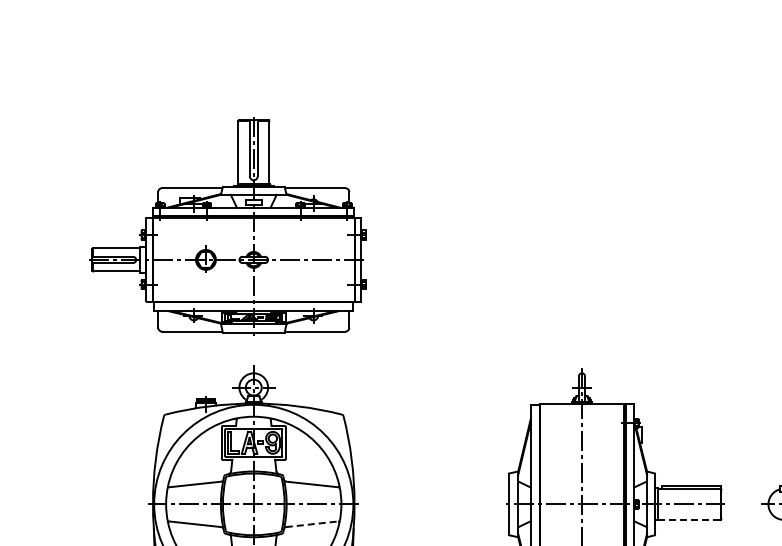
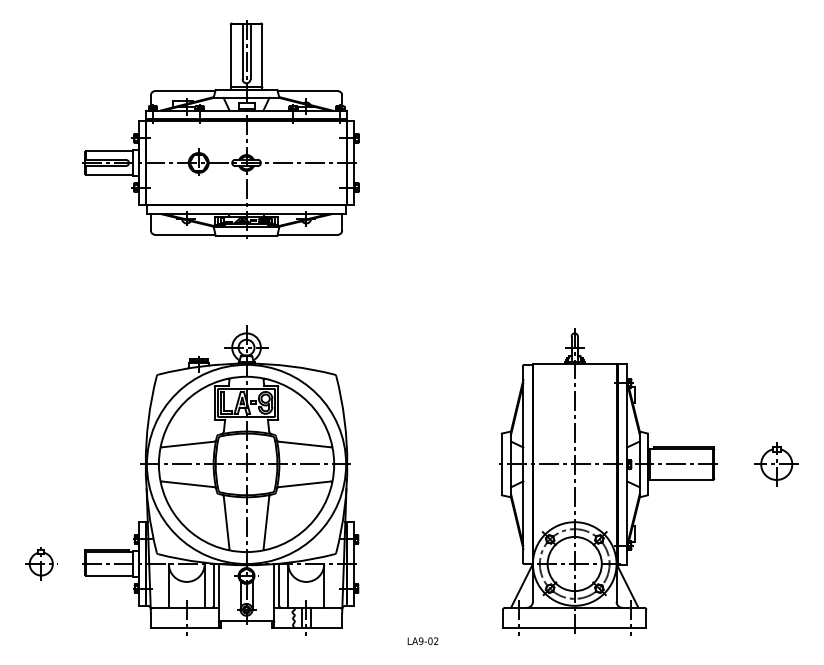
part: (227, 226) -> (220, 129), moved
line: (689, 519) -> (682, 479), dashed -> solid
line: (312, 524) -> (305, 484), dashed -> solid

